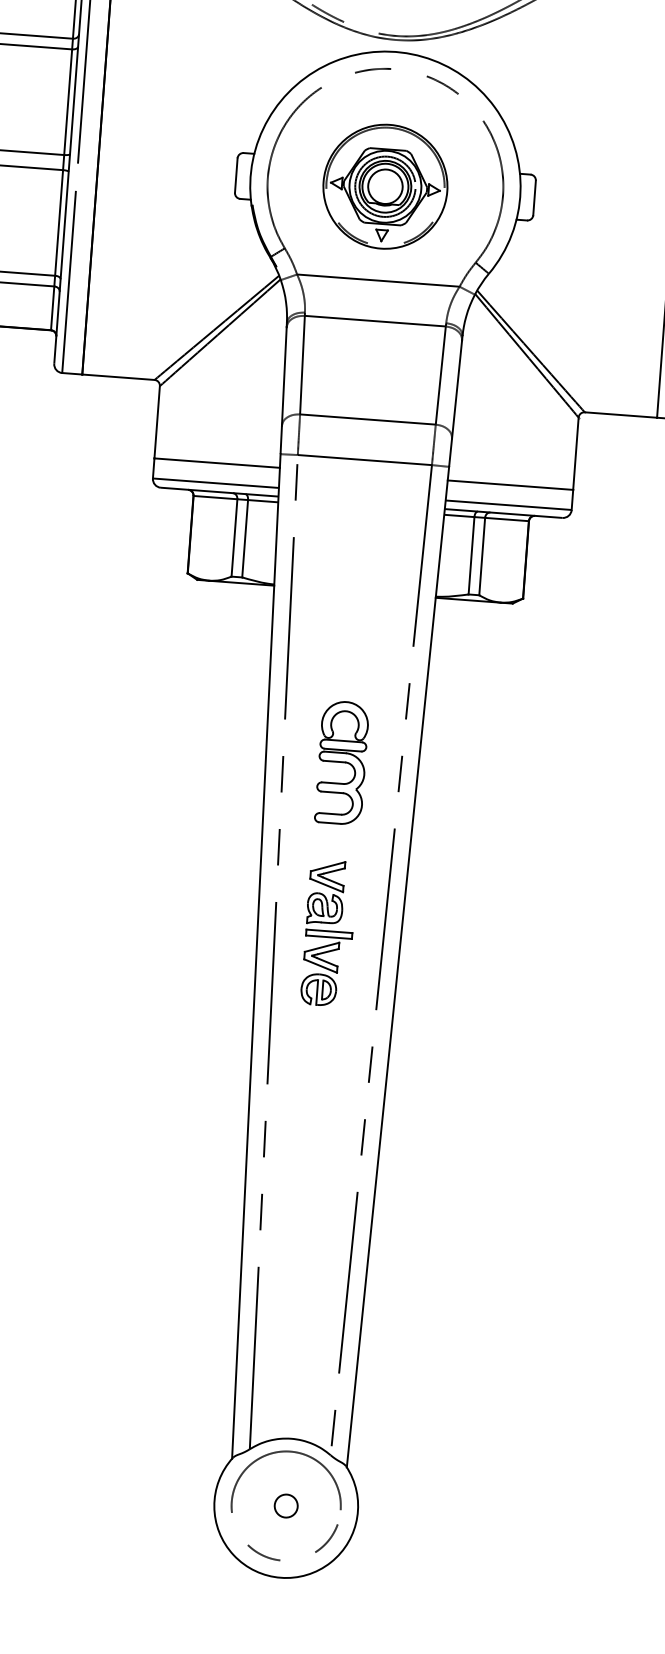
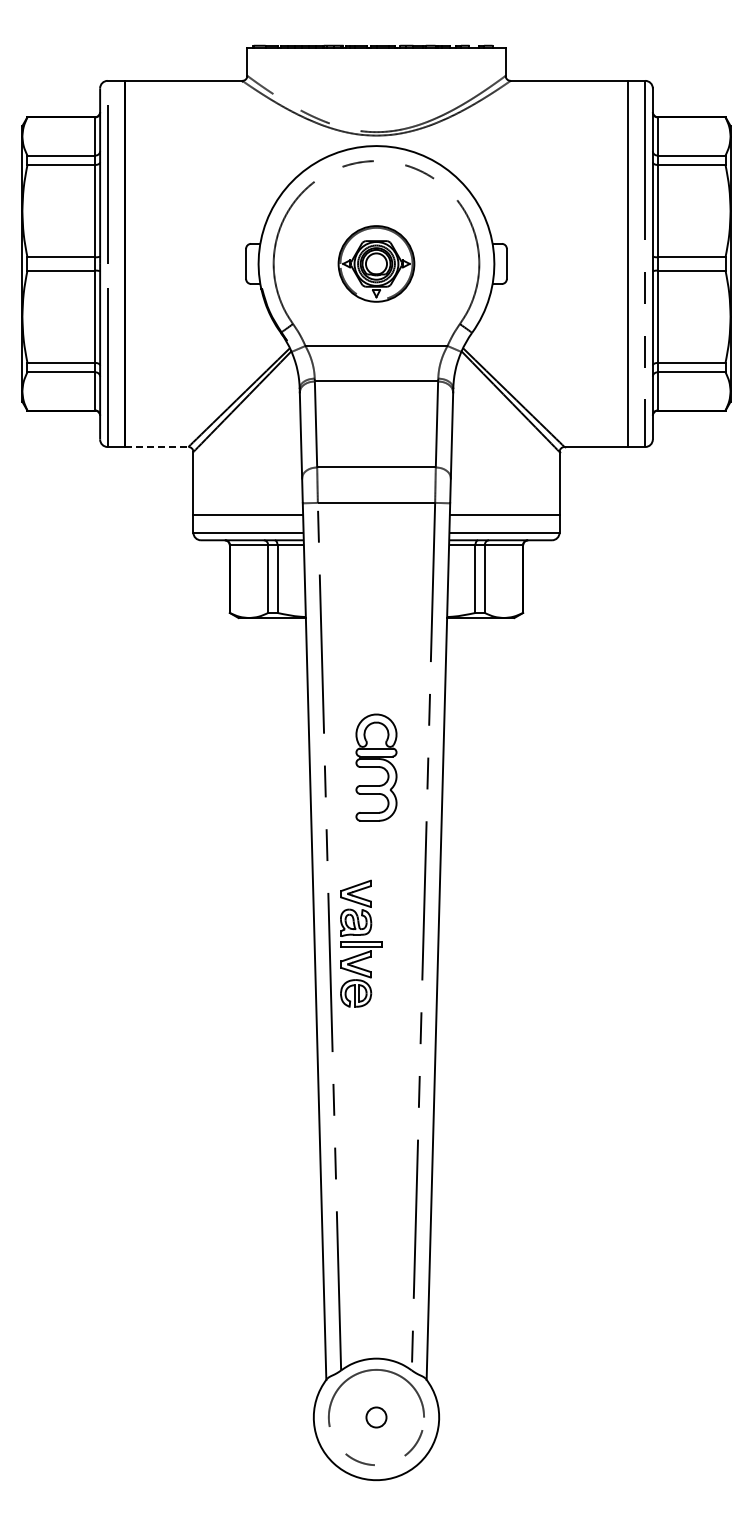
part: (385, 186) -> (376, 263), size x0.7
line: (118, 377) -> (156, 447), solid -> dashed
part: (329, 933) -> (361, 943), moved

